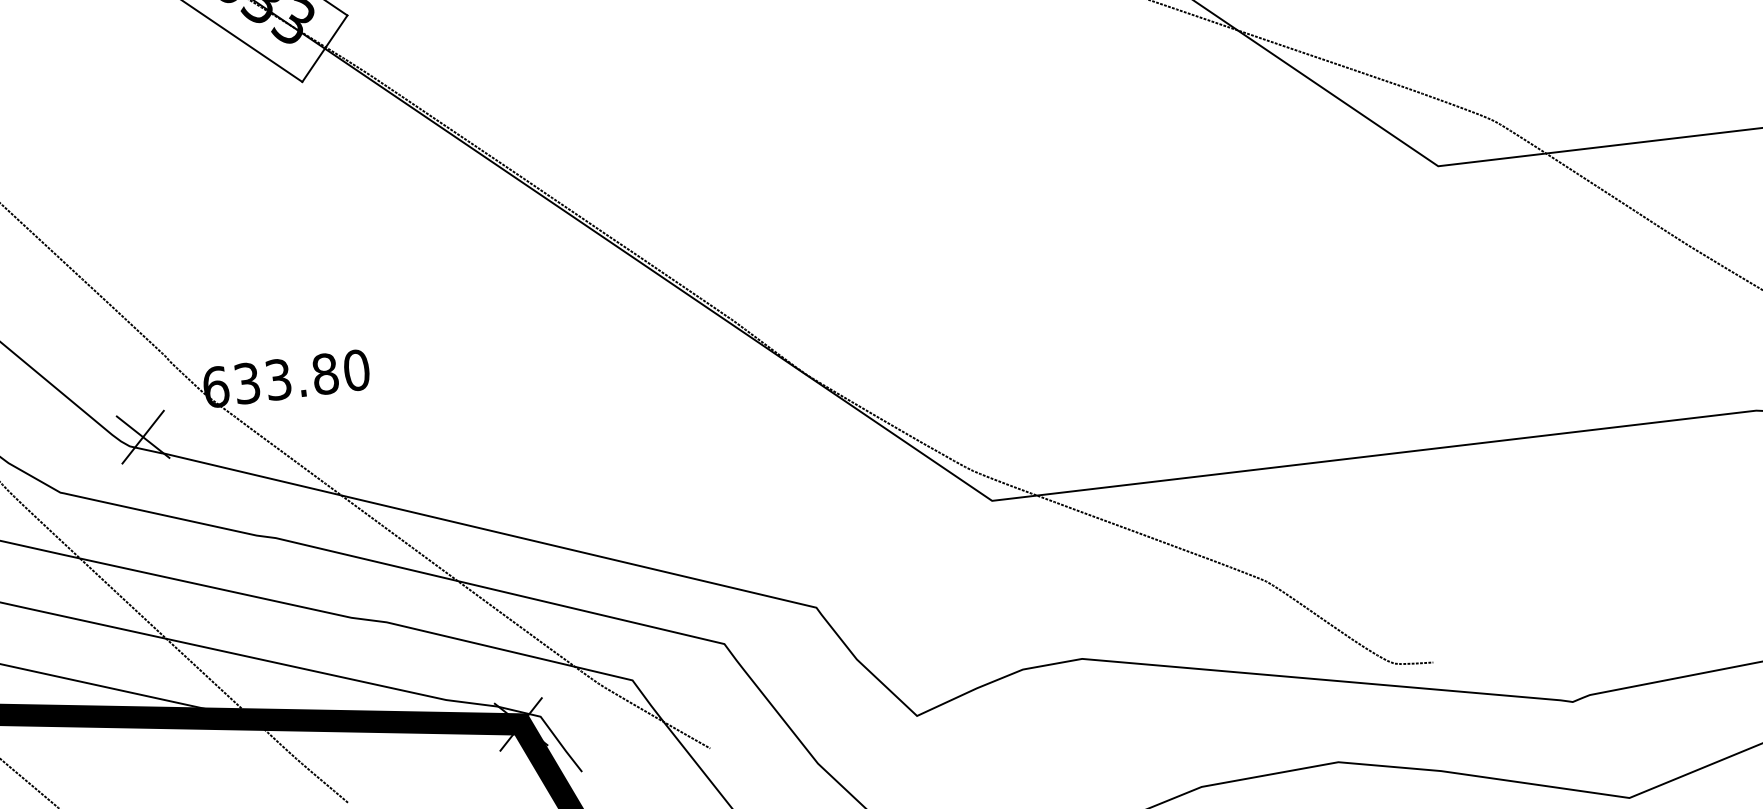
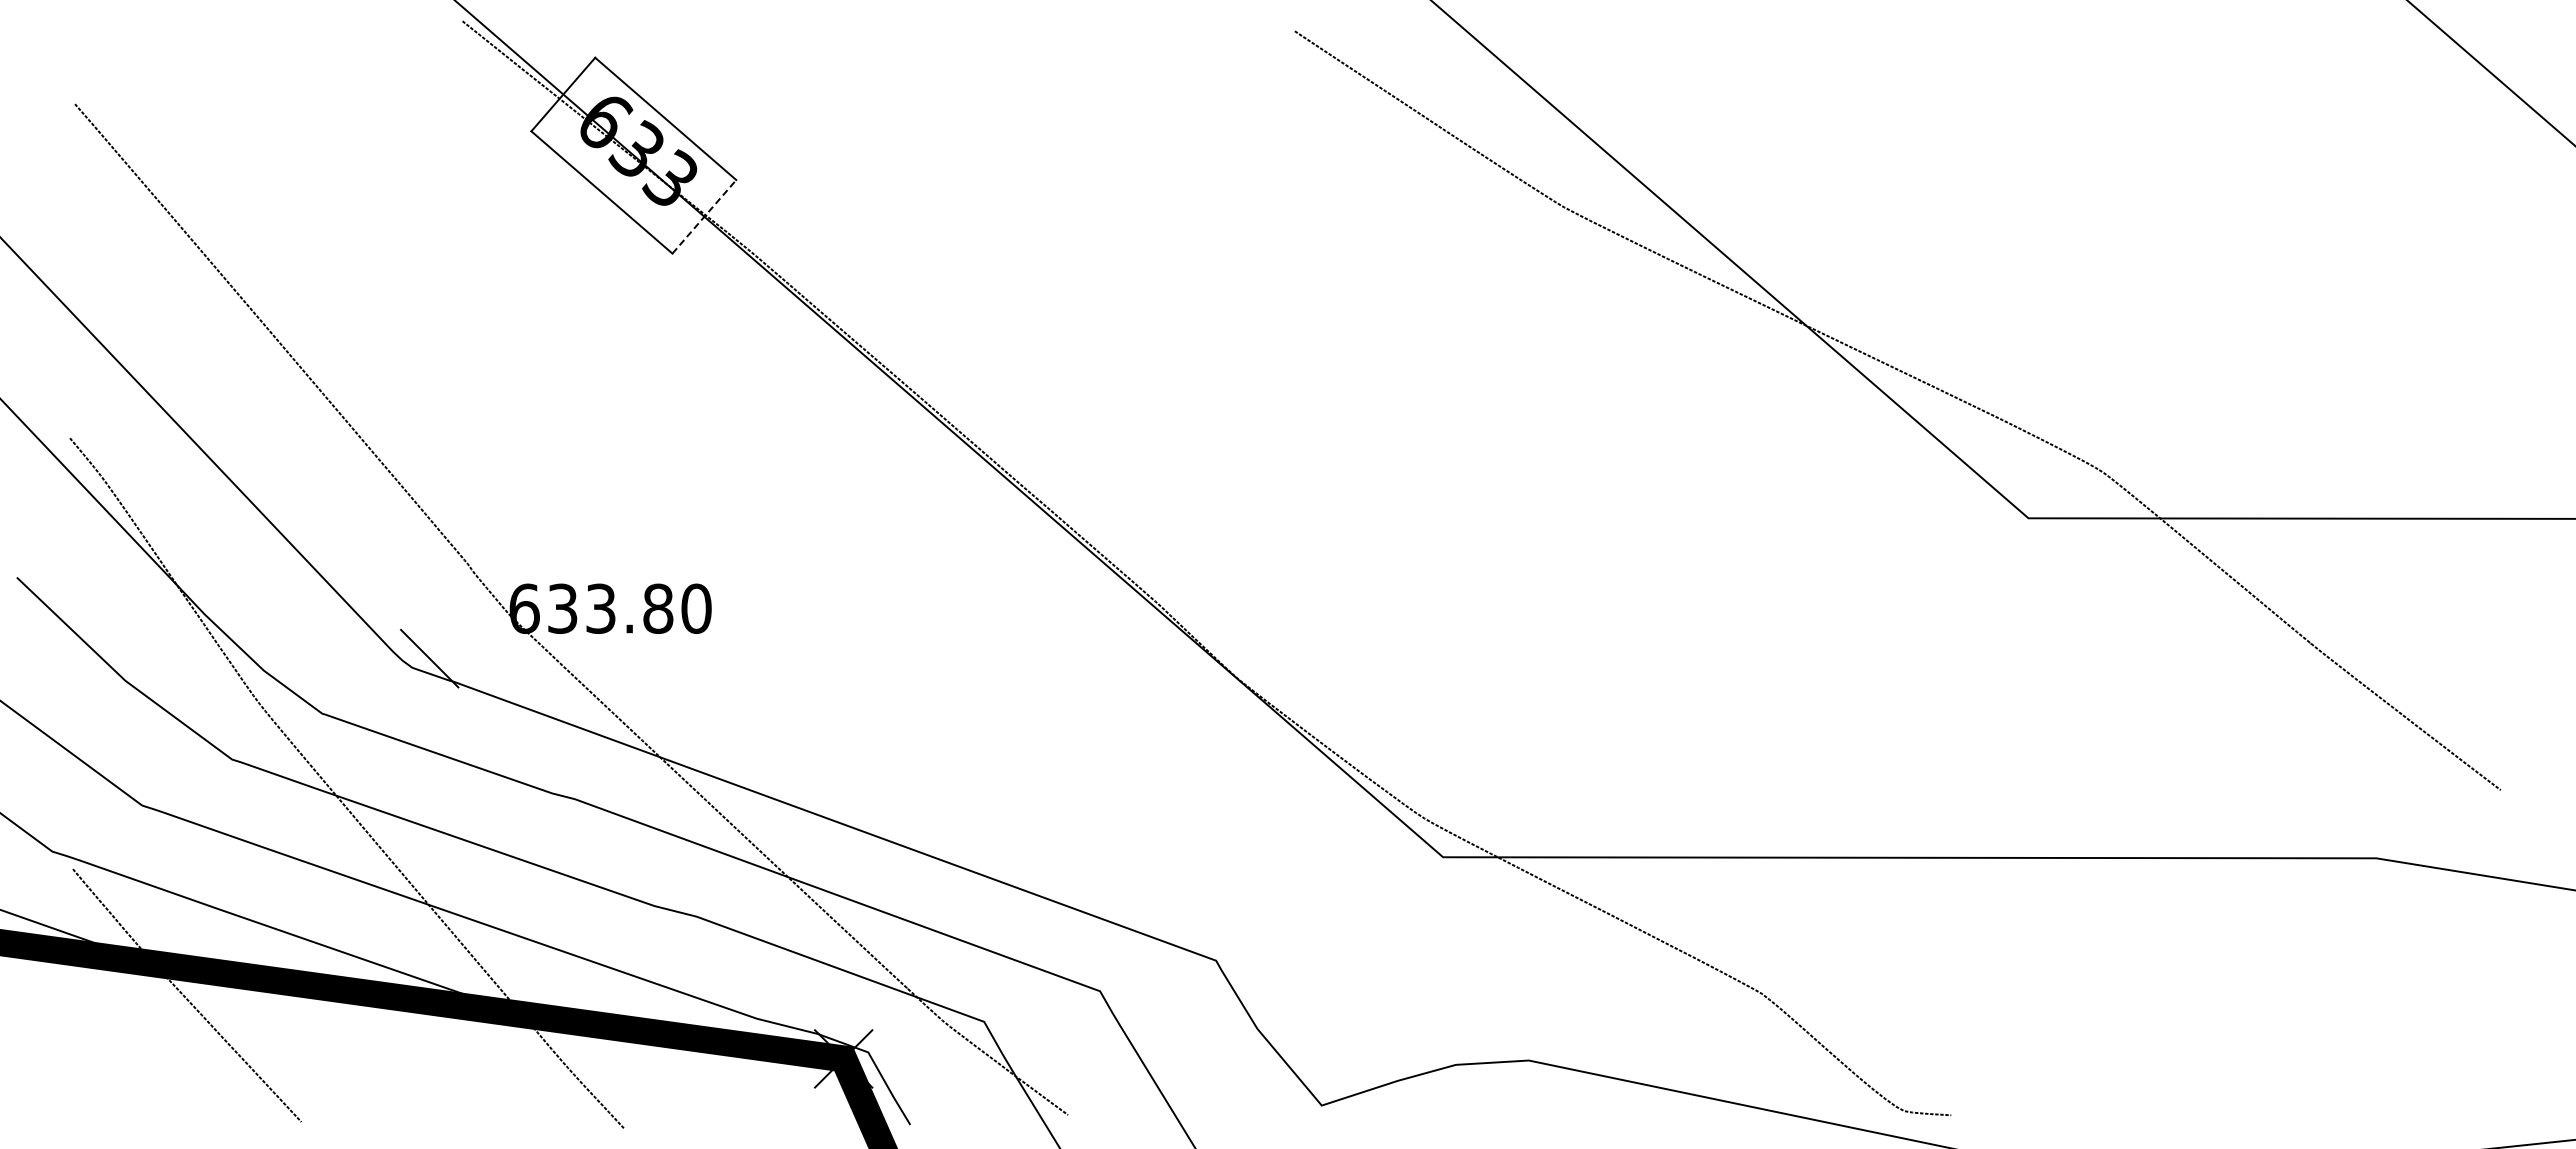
line: (324, 48) -> (704, 216), solid -> dashed
line: (143, 437) -> (429, 658), removed

